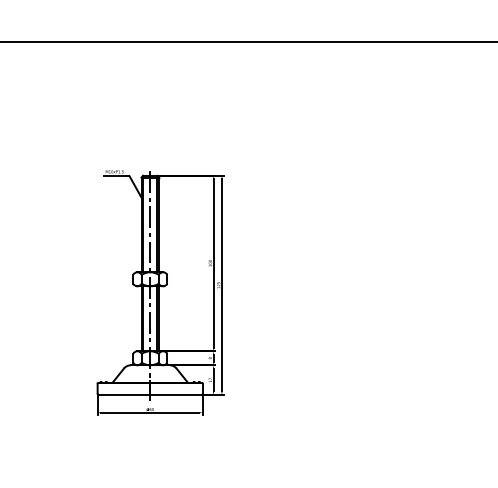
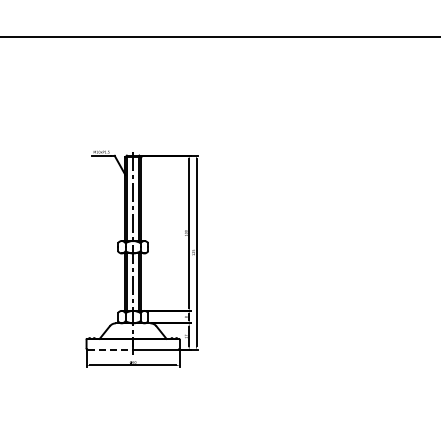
line: (124, 394) -> (110, 349), solid -> dashed

